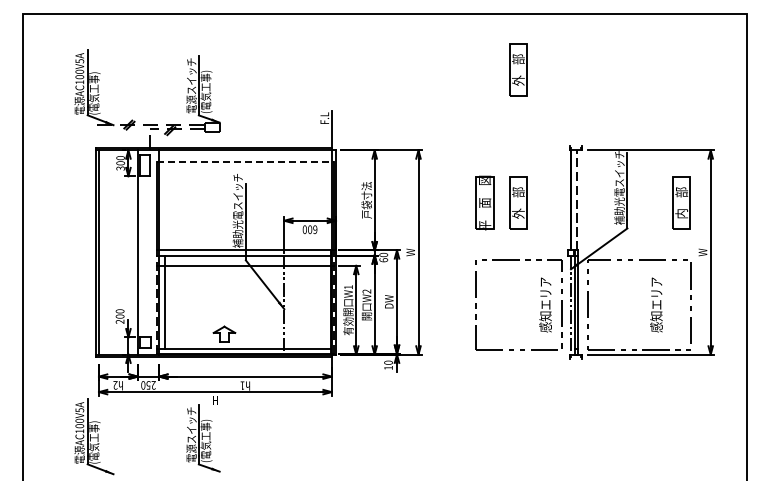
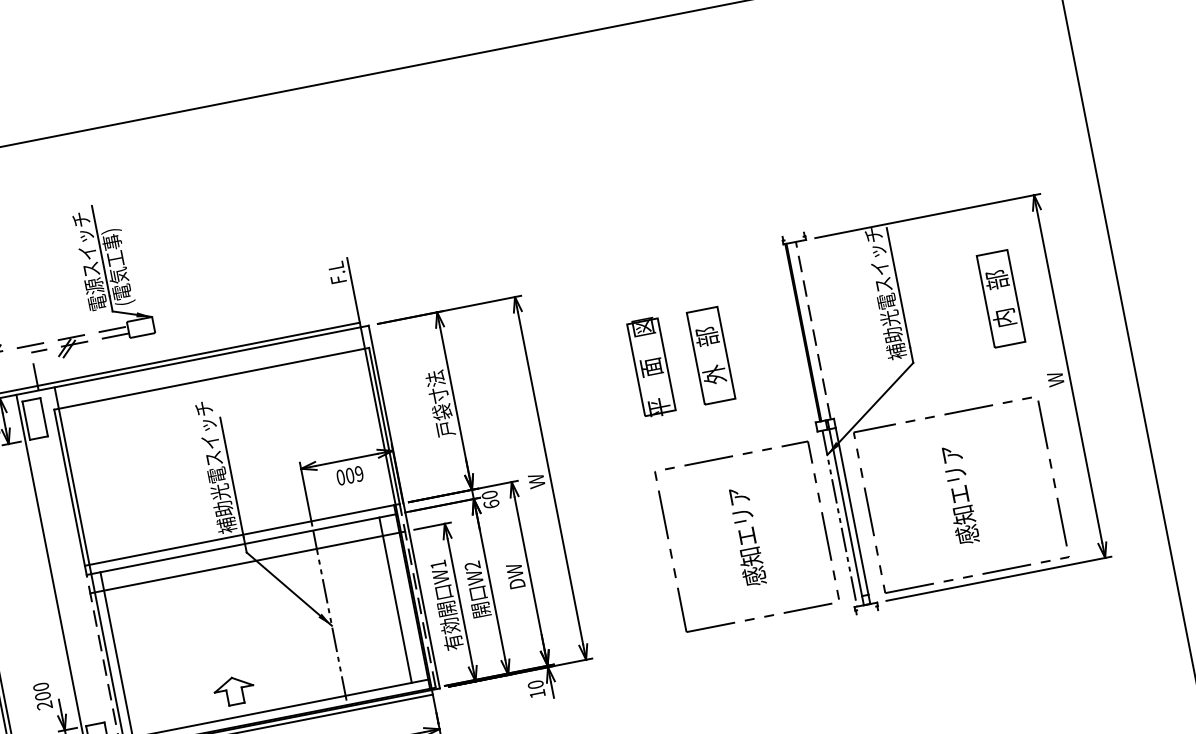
part: (518, 69) -> (664, 118), removed
line: (245, 162) -> (211, 378), dashed -> solid
line: (321, 301) -> (395, 599), added
text: (545, 304) -> (746, 535), moved
text: (656, 304) -> (959, 494), moved

